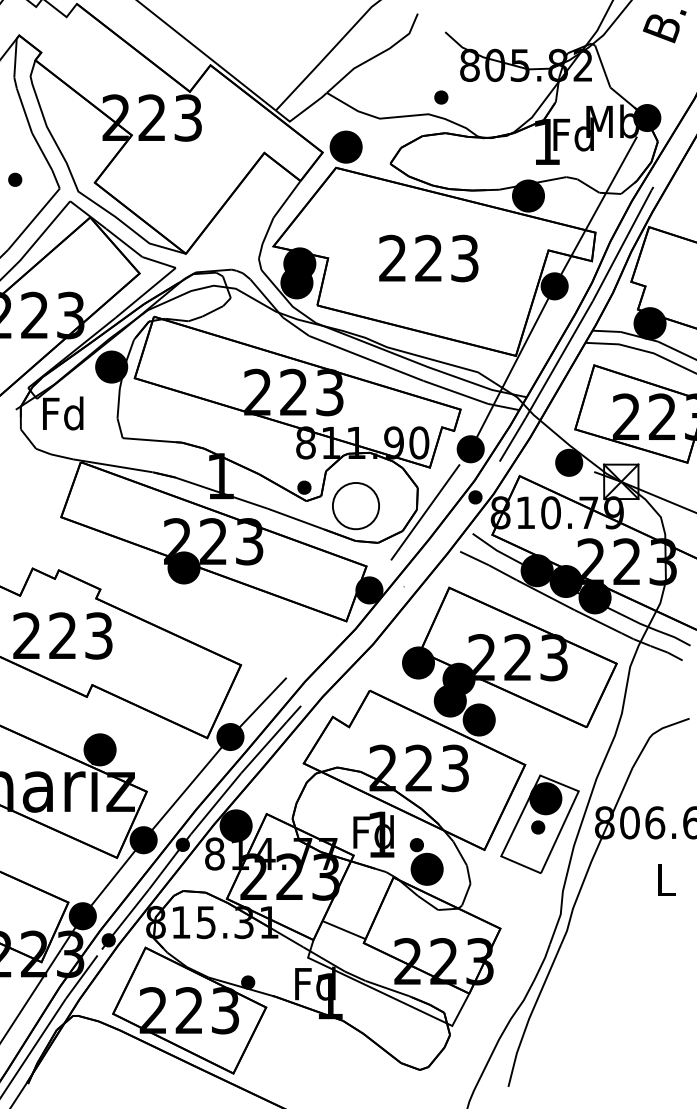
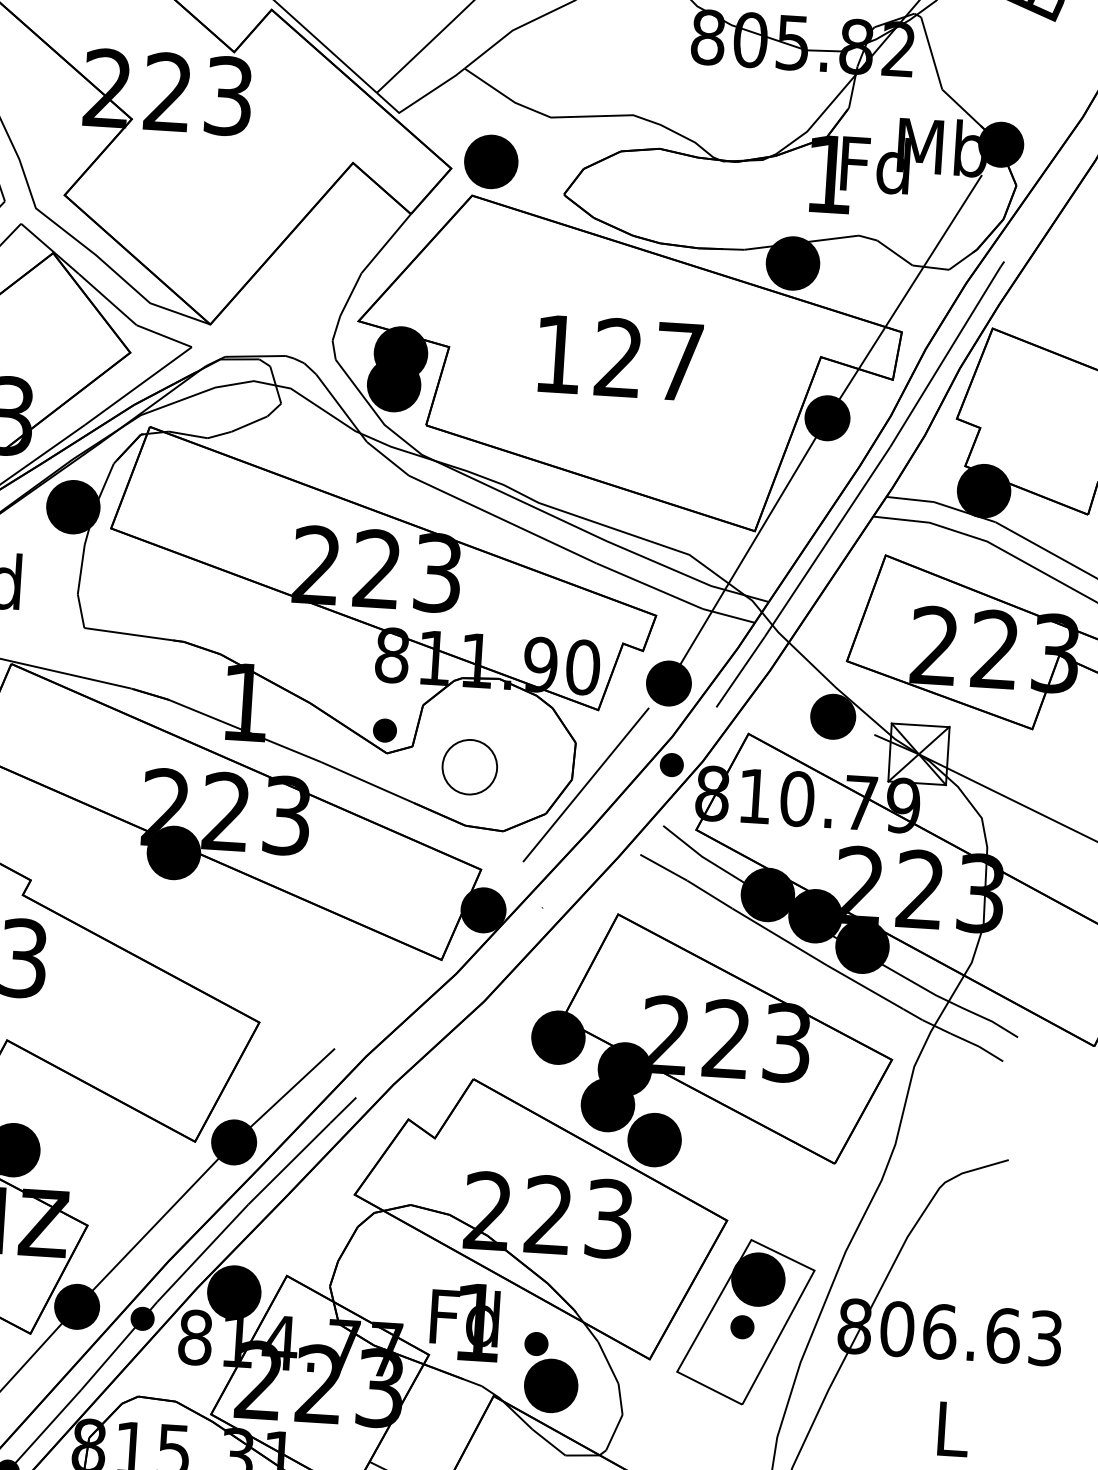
part: (441, 97) -> (657, 88), removed
text: (428, 258) -> (618, 358), 223 -> 127
part: (355, 506) -> (468, 767), size x0.7

